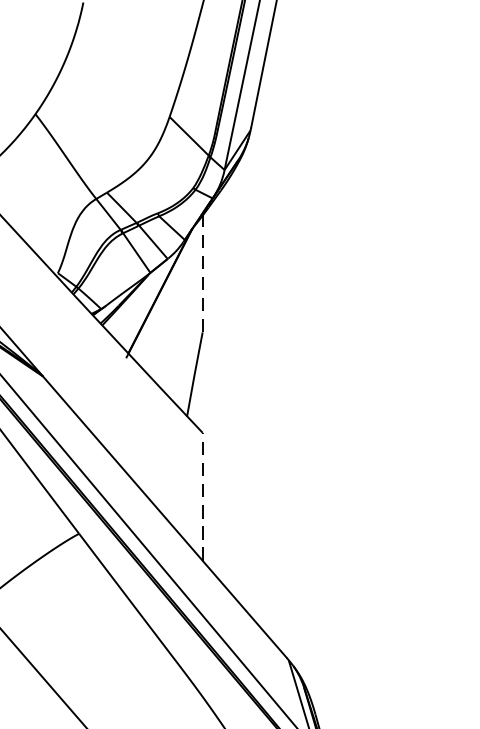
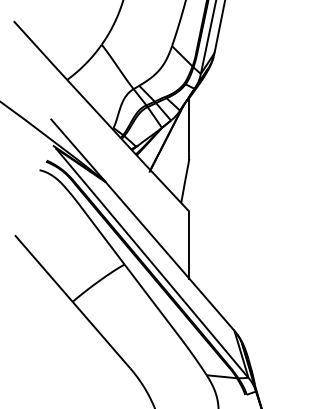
line: (202, 272) -> (189, 127), dashed -> solid
line: (202, 497) -> (189, 245), dashed -> solid

